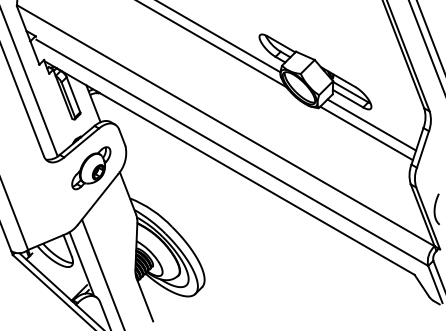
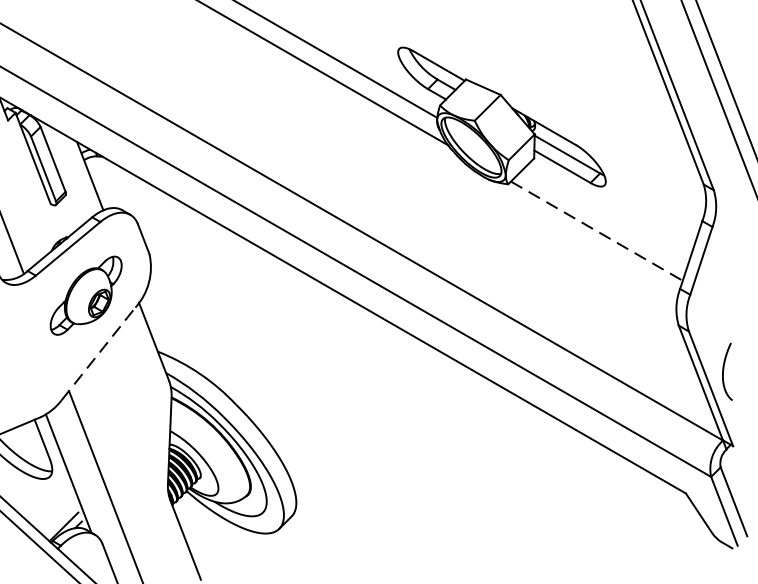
line: (371, 124) -> (605, 214), removed
line: (367, 133) -> (598, 231), solid -> dashed
line: (97, 199) -> (97, 353), solid -> dashed

